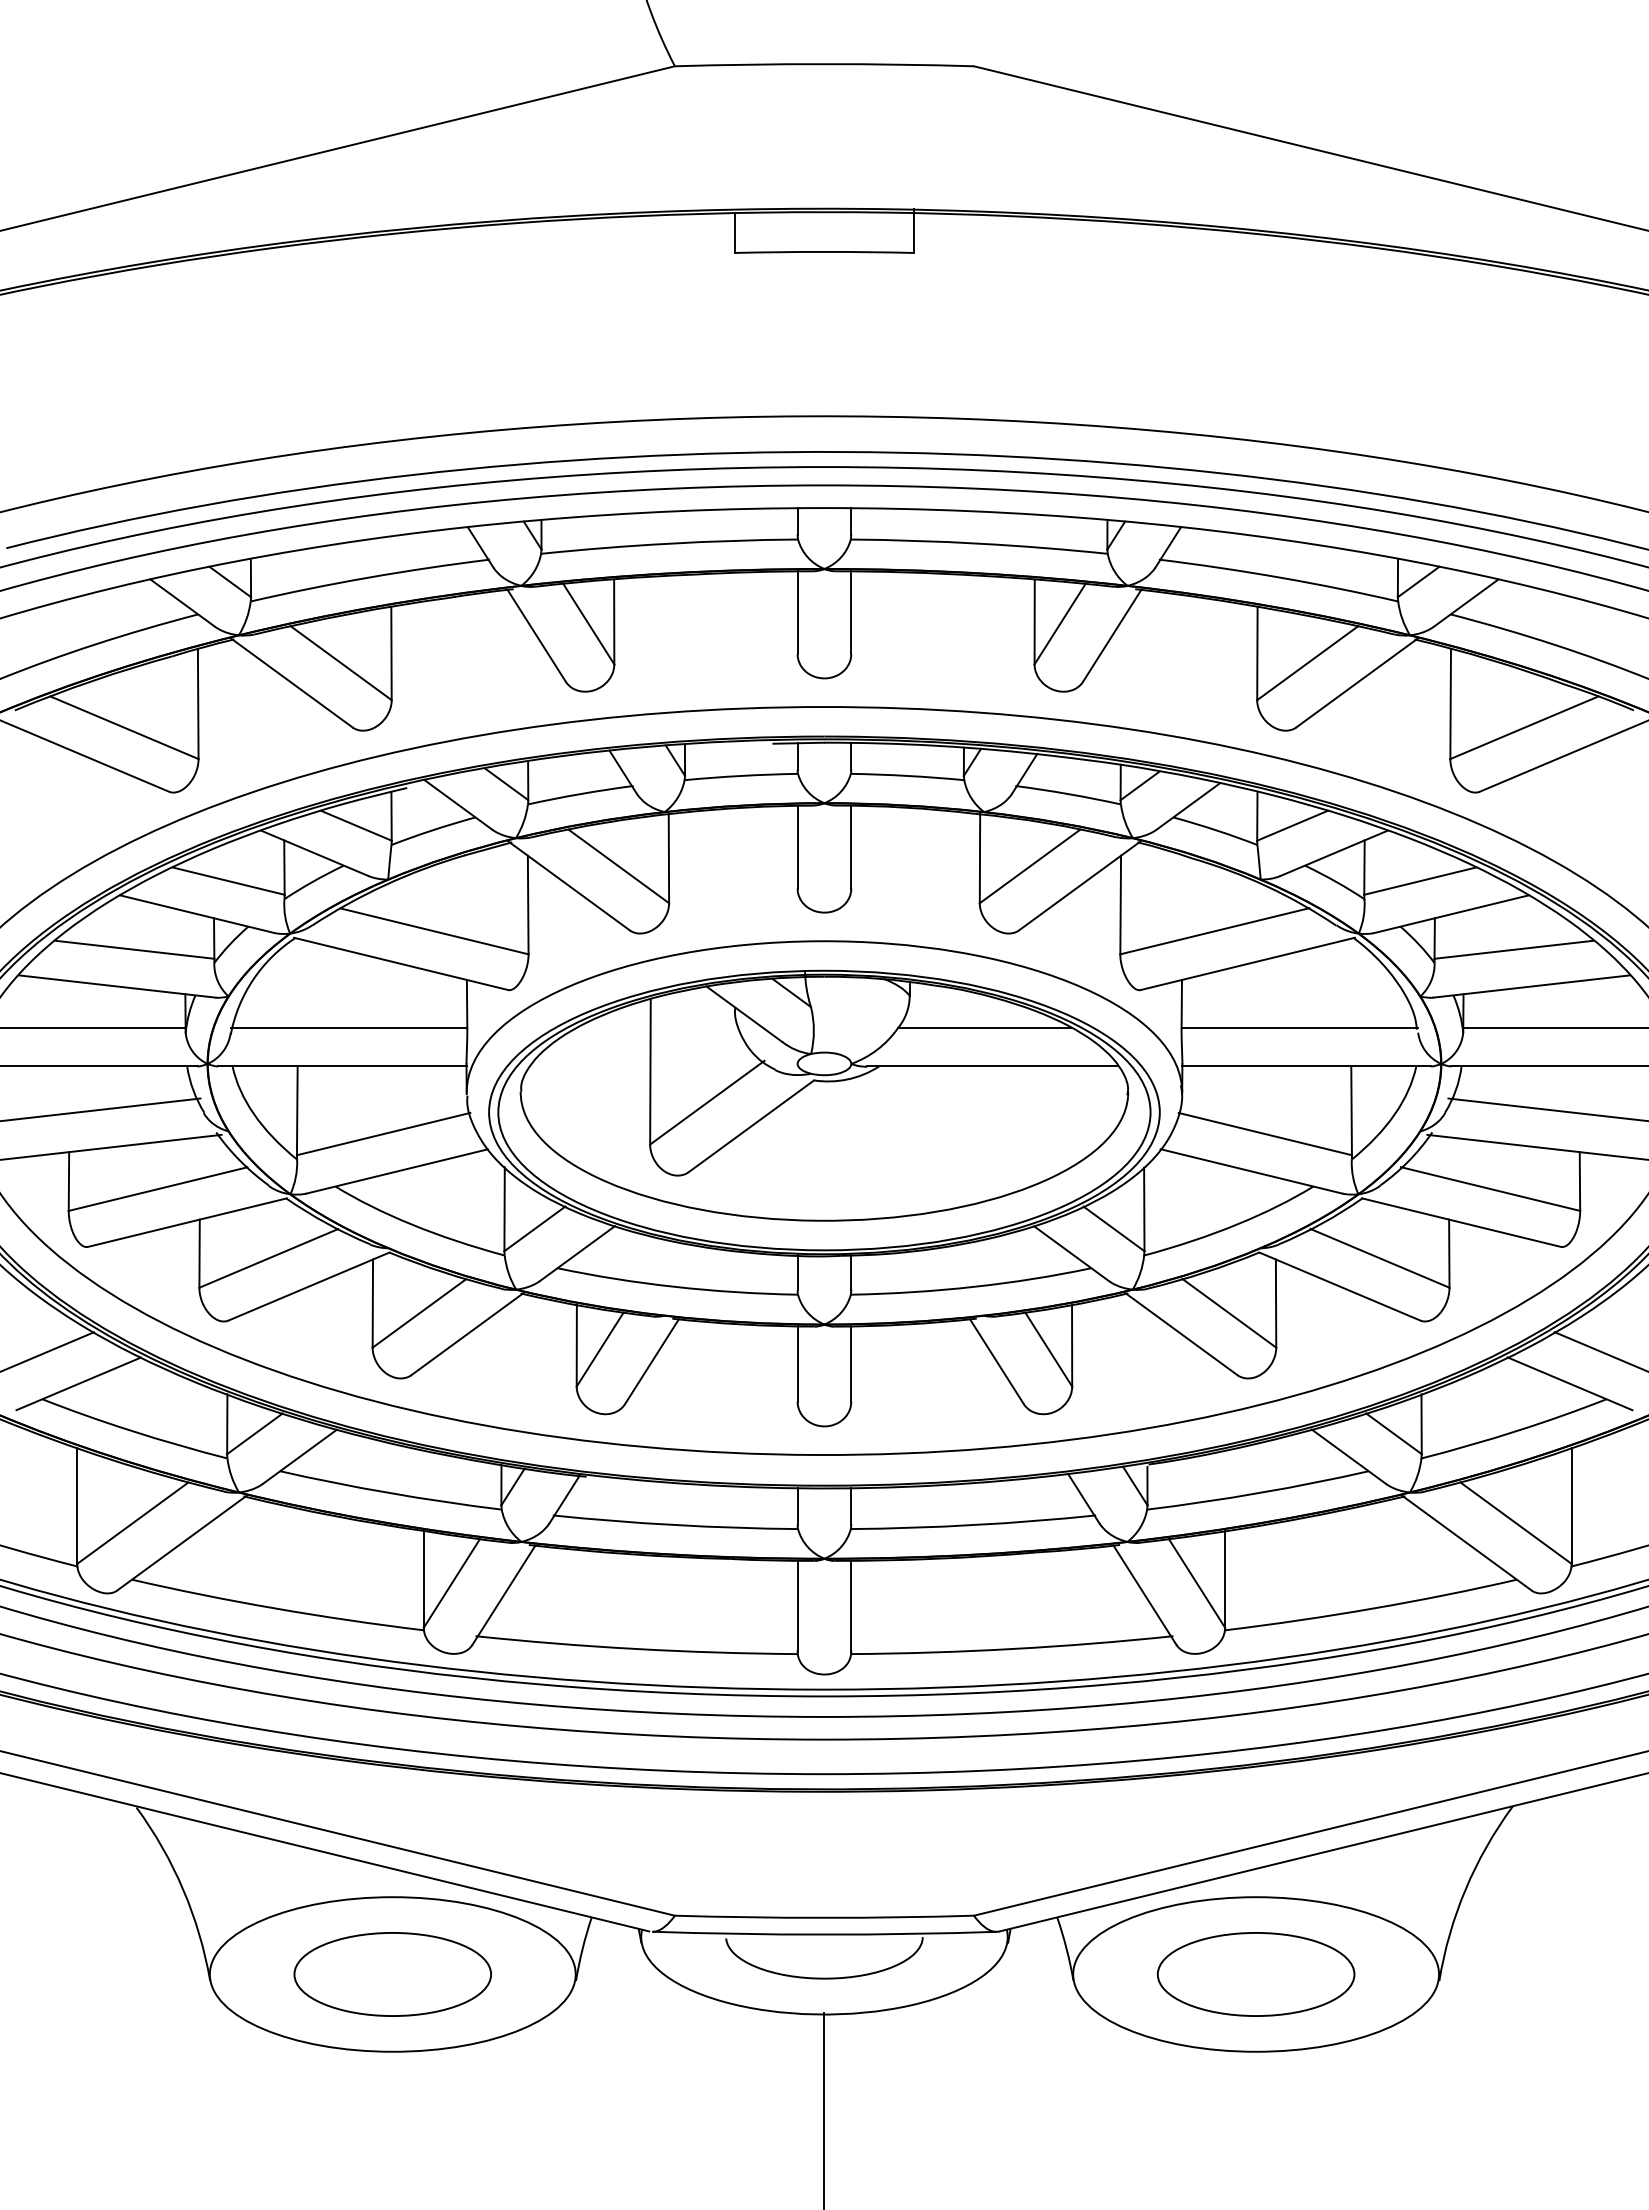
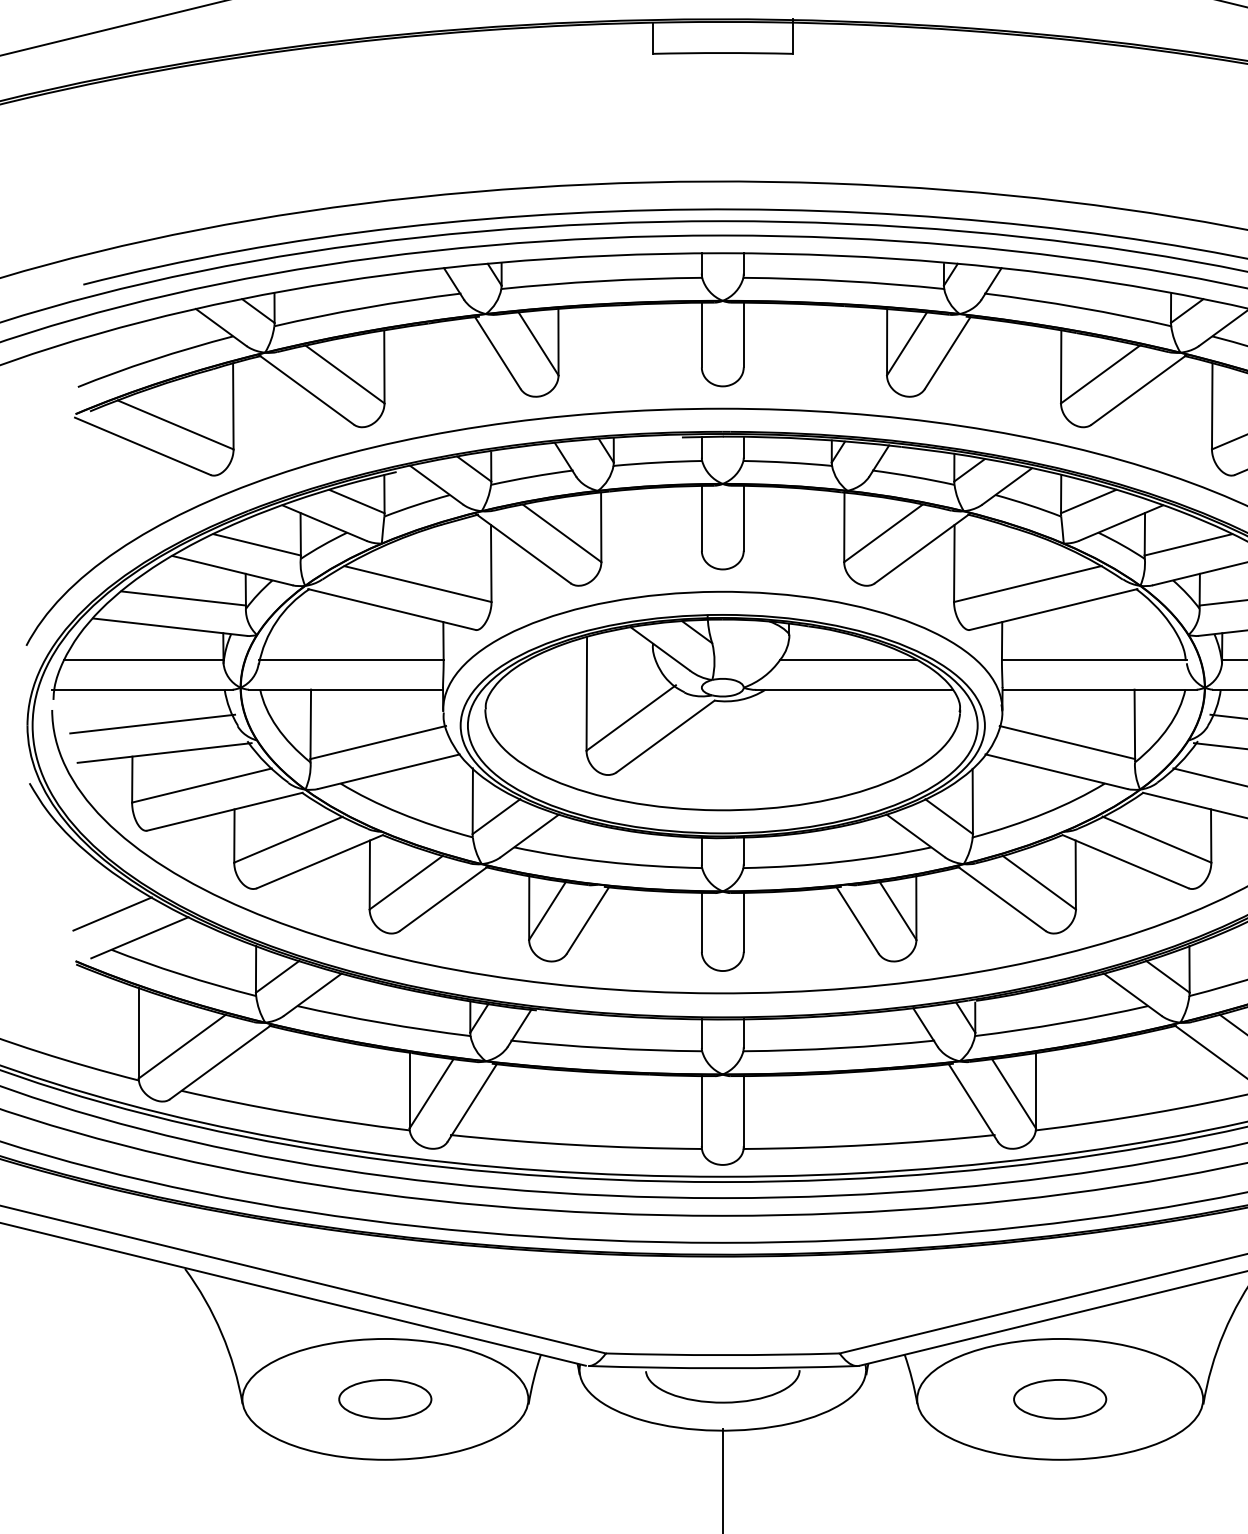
part: (392, 1974) -> (385, 1399), size x0.6
part: (1255, 1974) -> (1059, 1399), size x0.6

